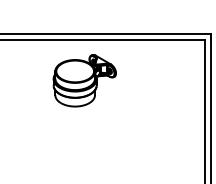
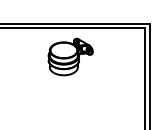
part: (84, 80) -> (70, 56), moved

